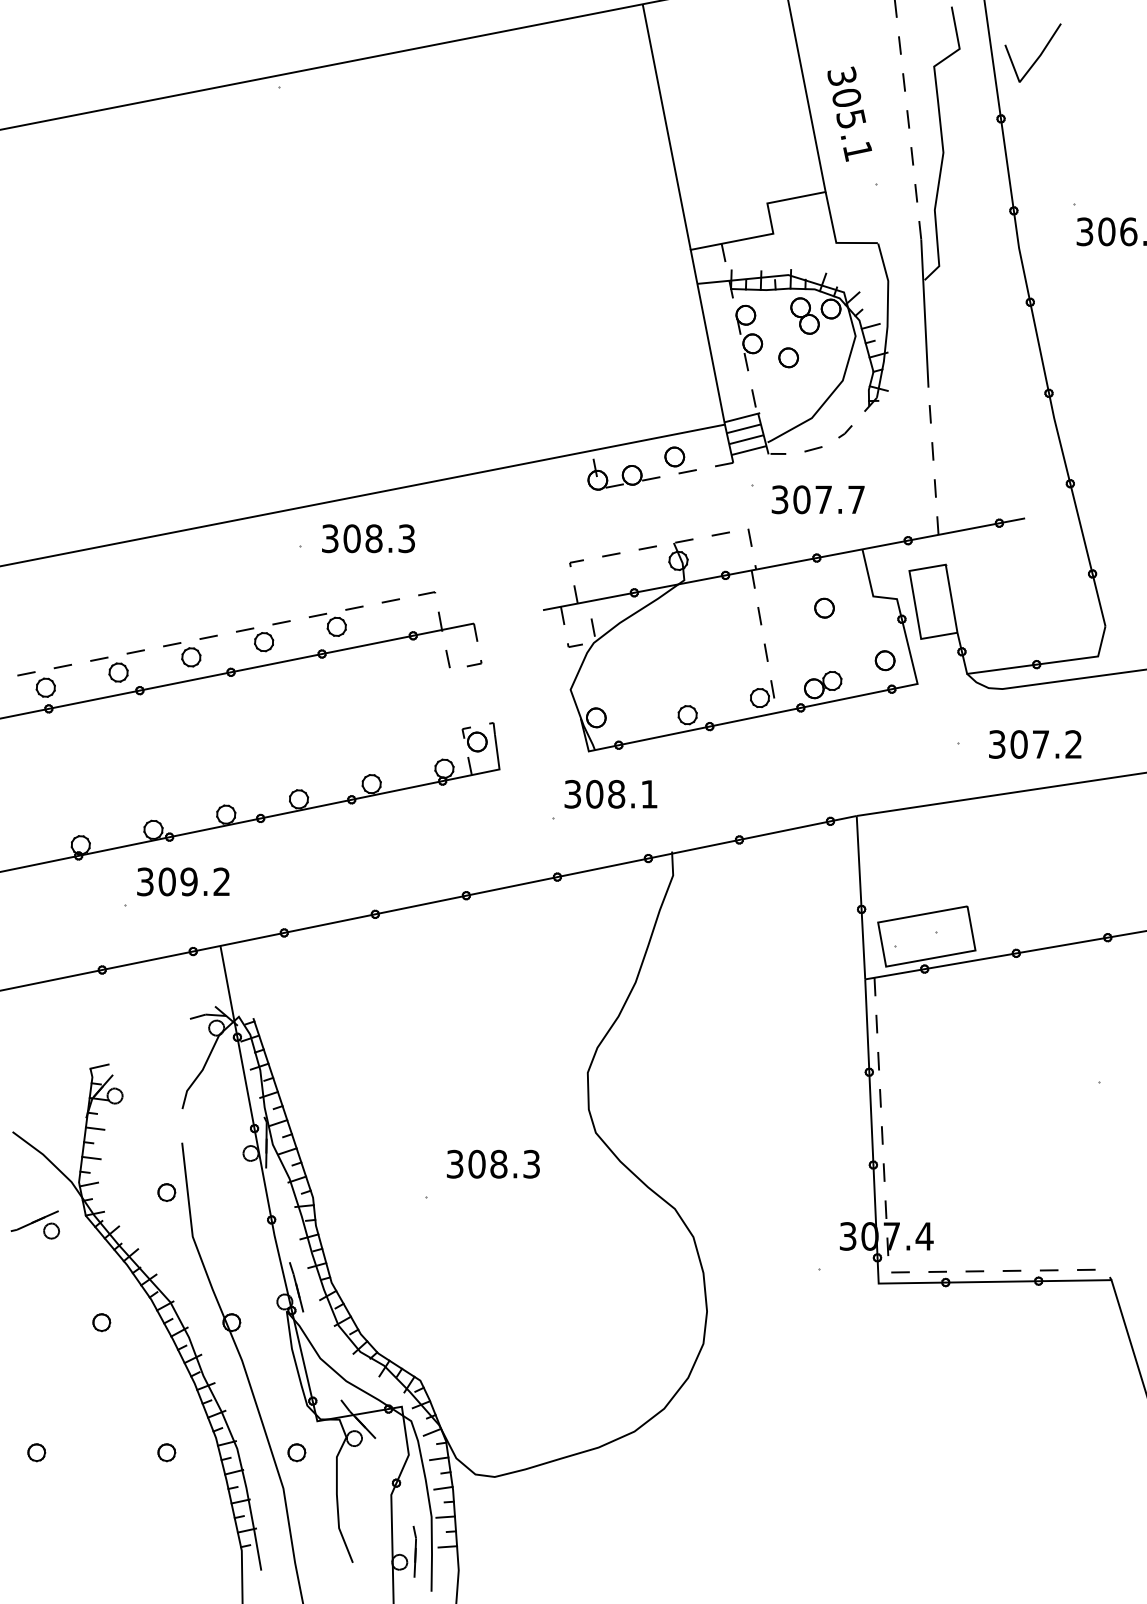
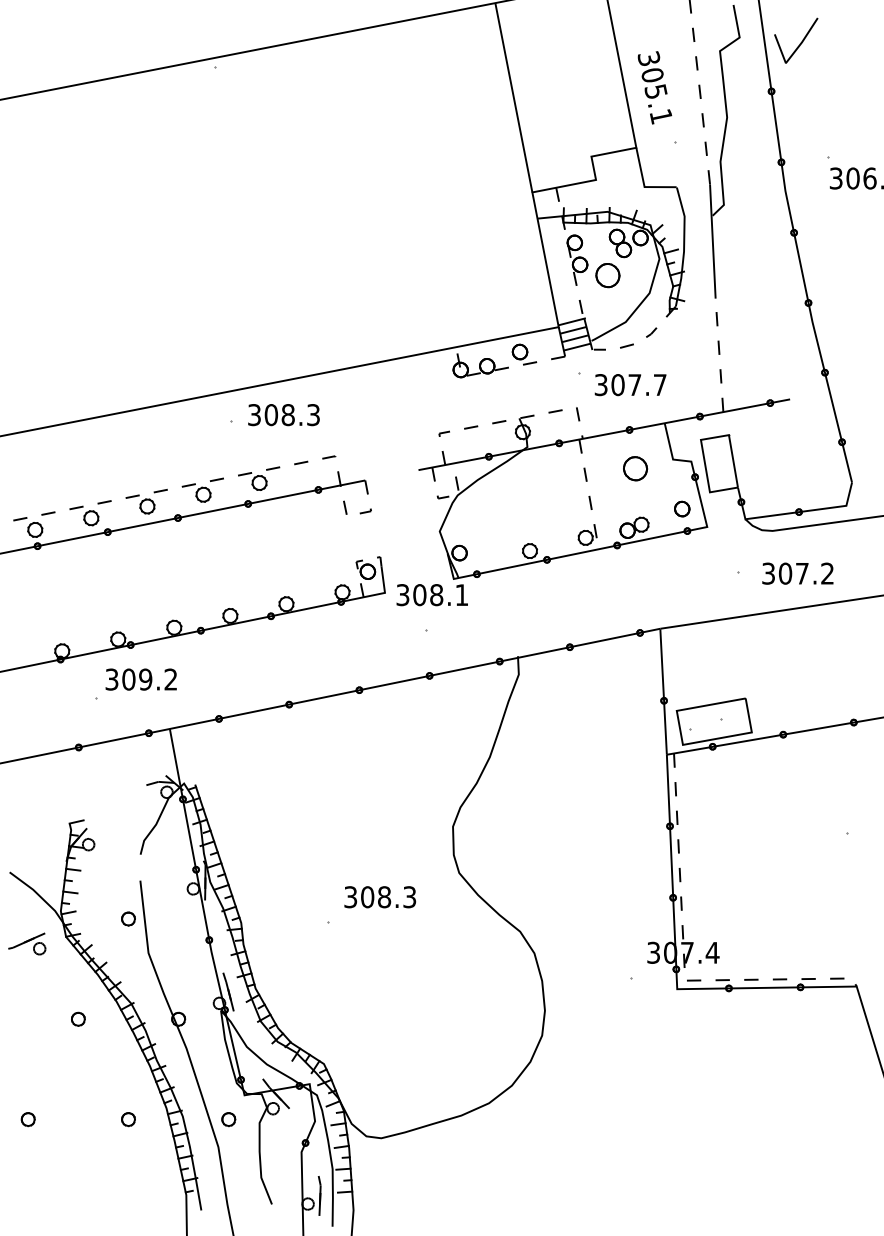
part: (788, 357) -> (607, 275), size x1.6
part: (824, 607) -> (635, 468), size x1.6
text: (610, 794) -> (431, 595), moved

